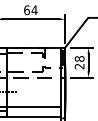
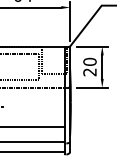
text: (79, 58) -> (89, 61), 28 -> 20

